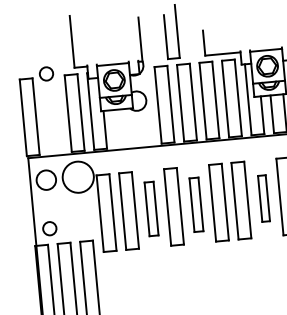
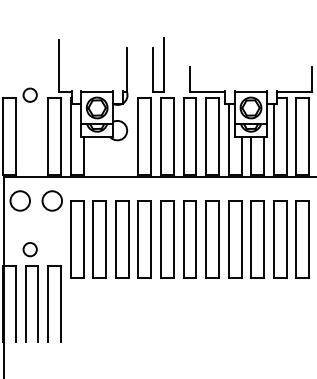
circle: (78, 176) -> (52, 200), size x0.62
part: (264, 198) -> (235, 239), size x1.67
part: (196, 204) -> (167, 239), size x1.43
part: (151, 209) -> (122, 239), size x1.43
circle: (49, 228) -> (29, 249), moved

